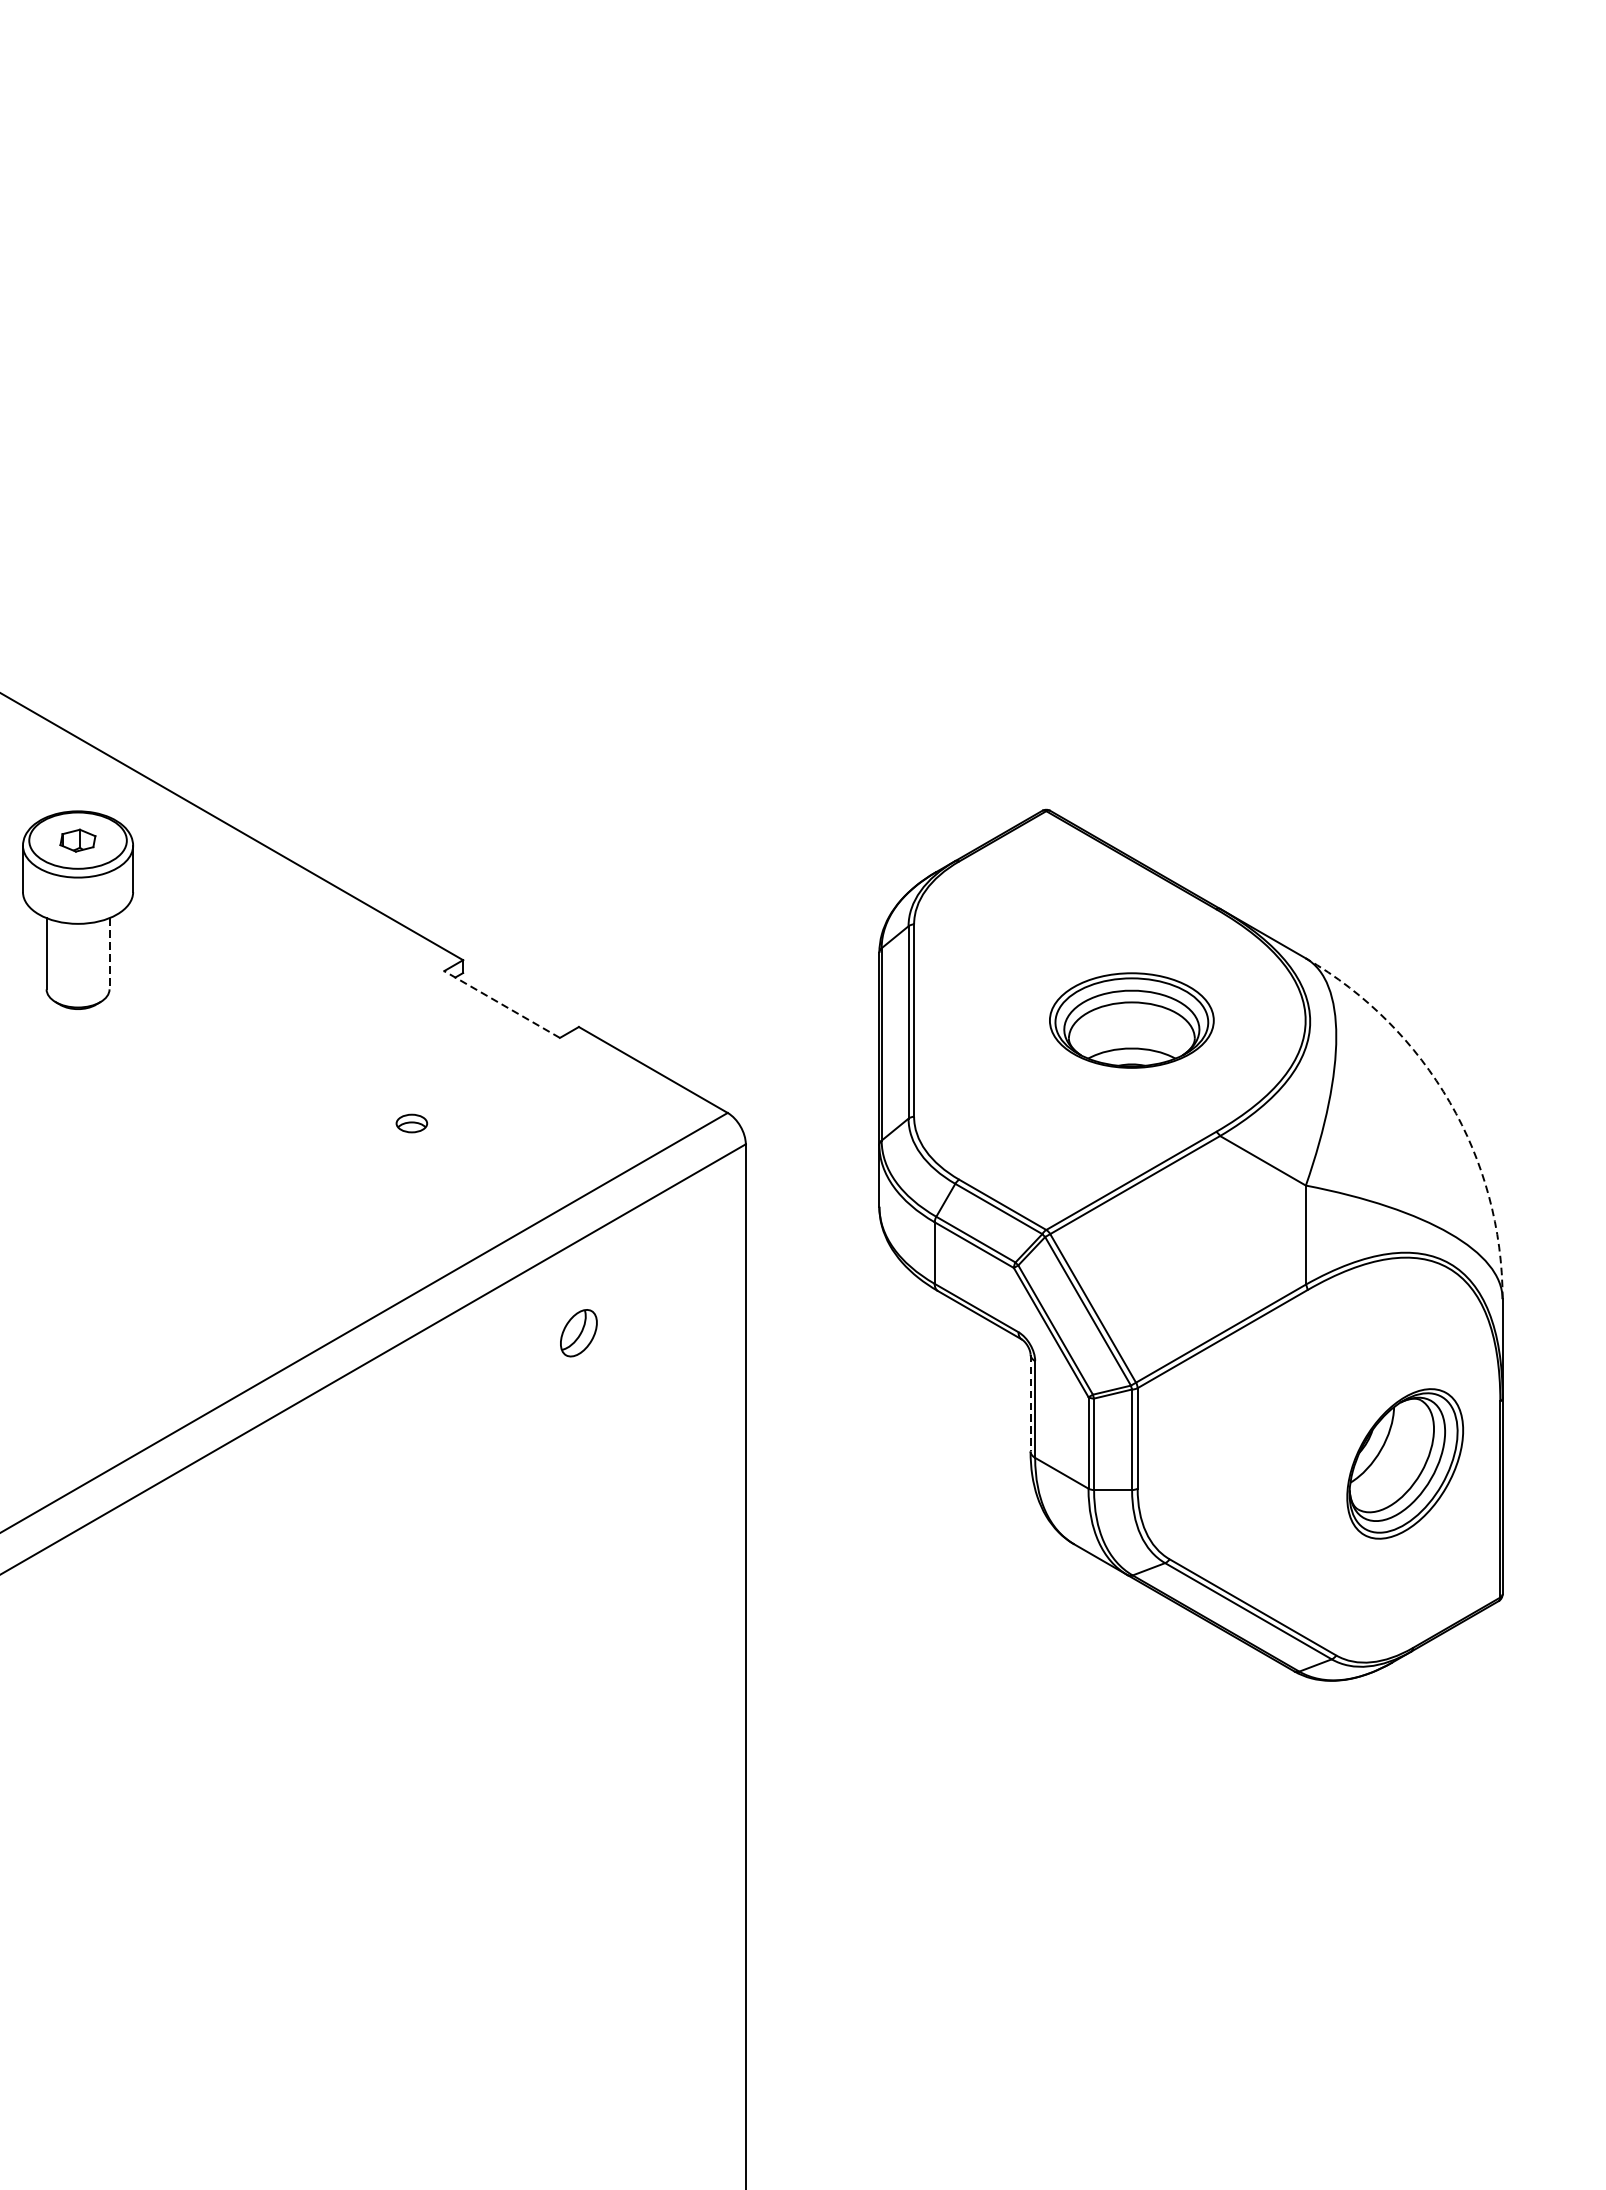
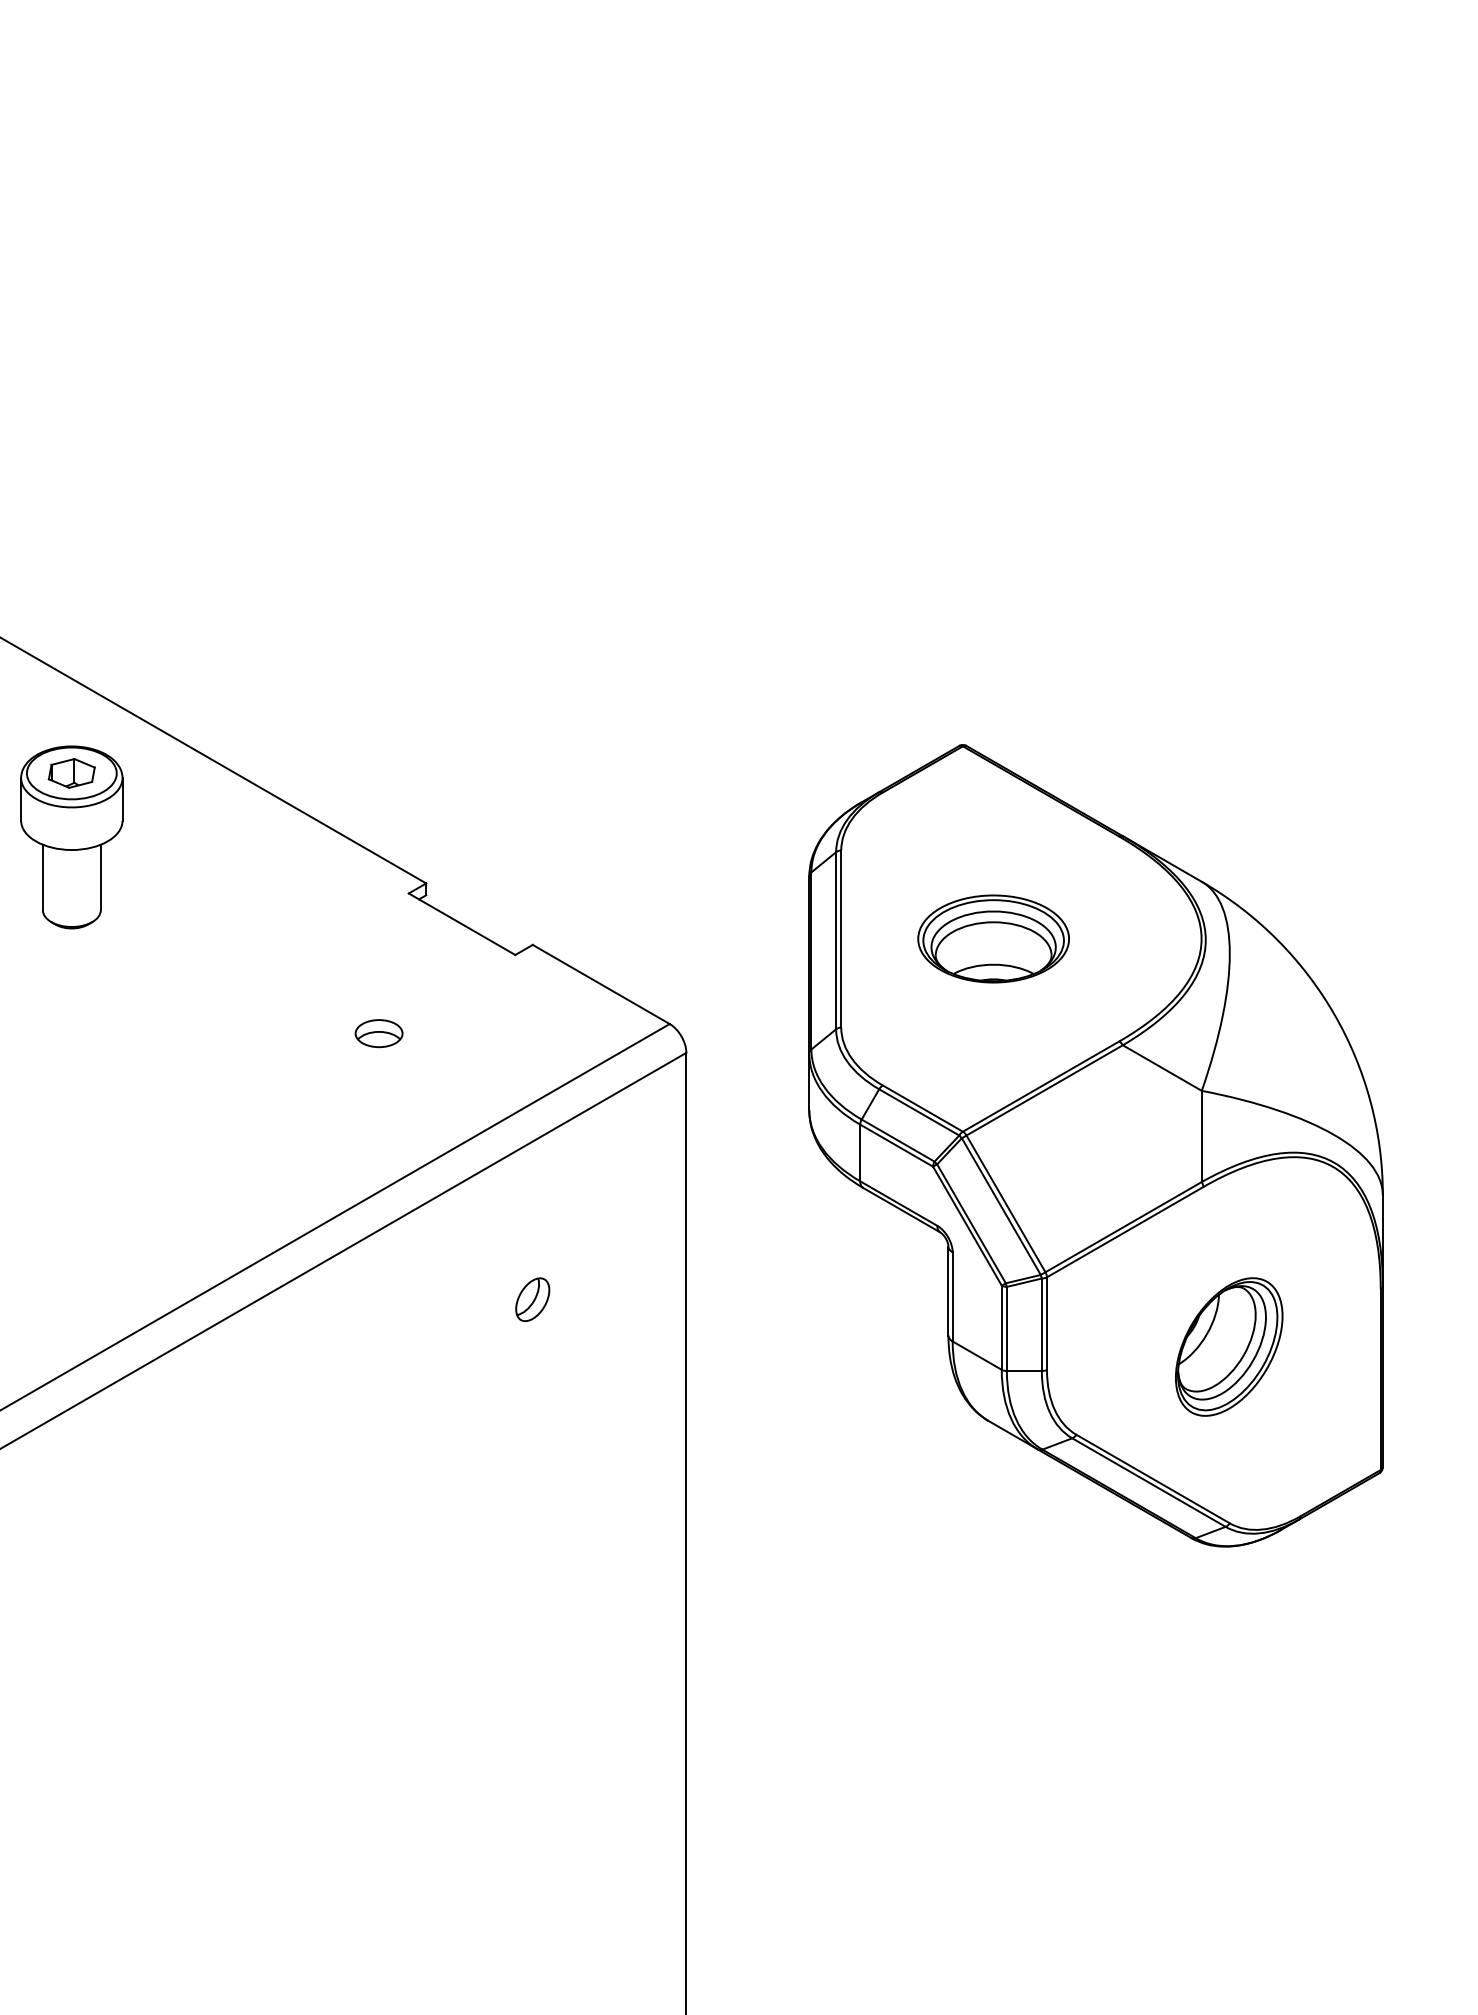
part: (77, 840) -> (71, 773), size x1.43
line: (109, 953) -> (100, 877), dashed -> solid
line: (501, 1003) -> (461, 923), dashed -> solid
part: (1131, 1020) -> (993, 938), moved
arc: (1450, 1102) -> (1334, 1014), dashed -> solid
part: (411, 1123) -> (378, 1033), size x1.67
part: (578, 1332) -> (532, 1299), moved
line: (1030, 1403) -> (948, 1291), dashed -> solid
part: (1405, 1463) -> (1229, 1346), moved

